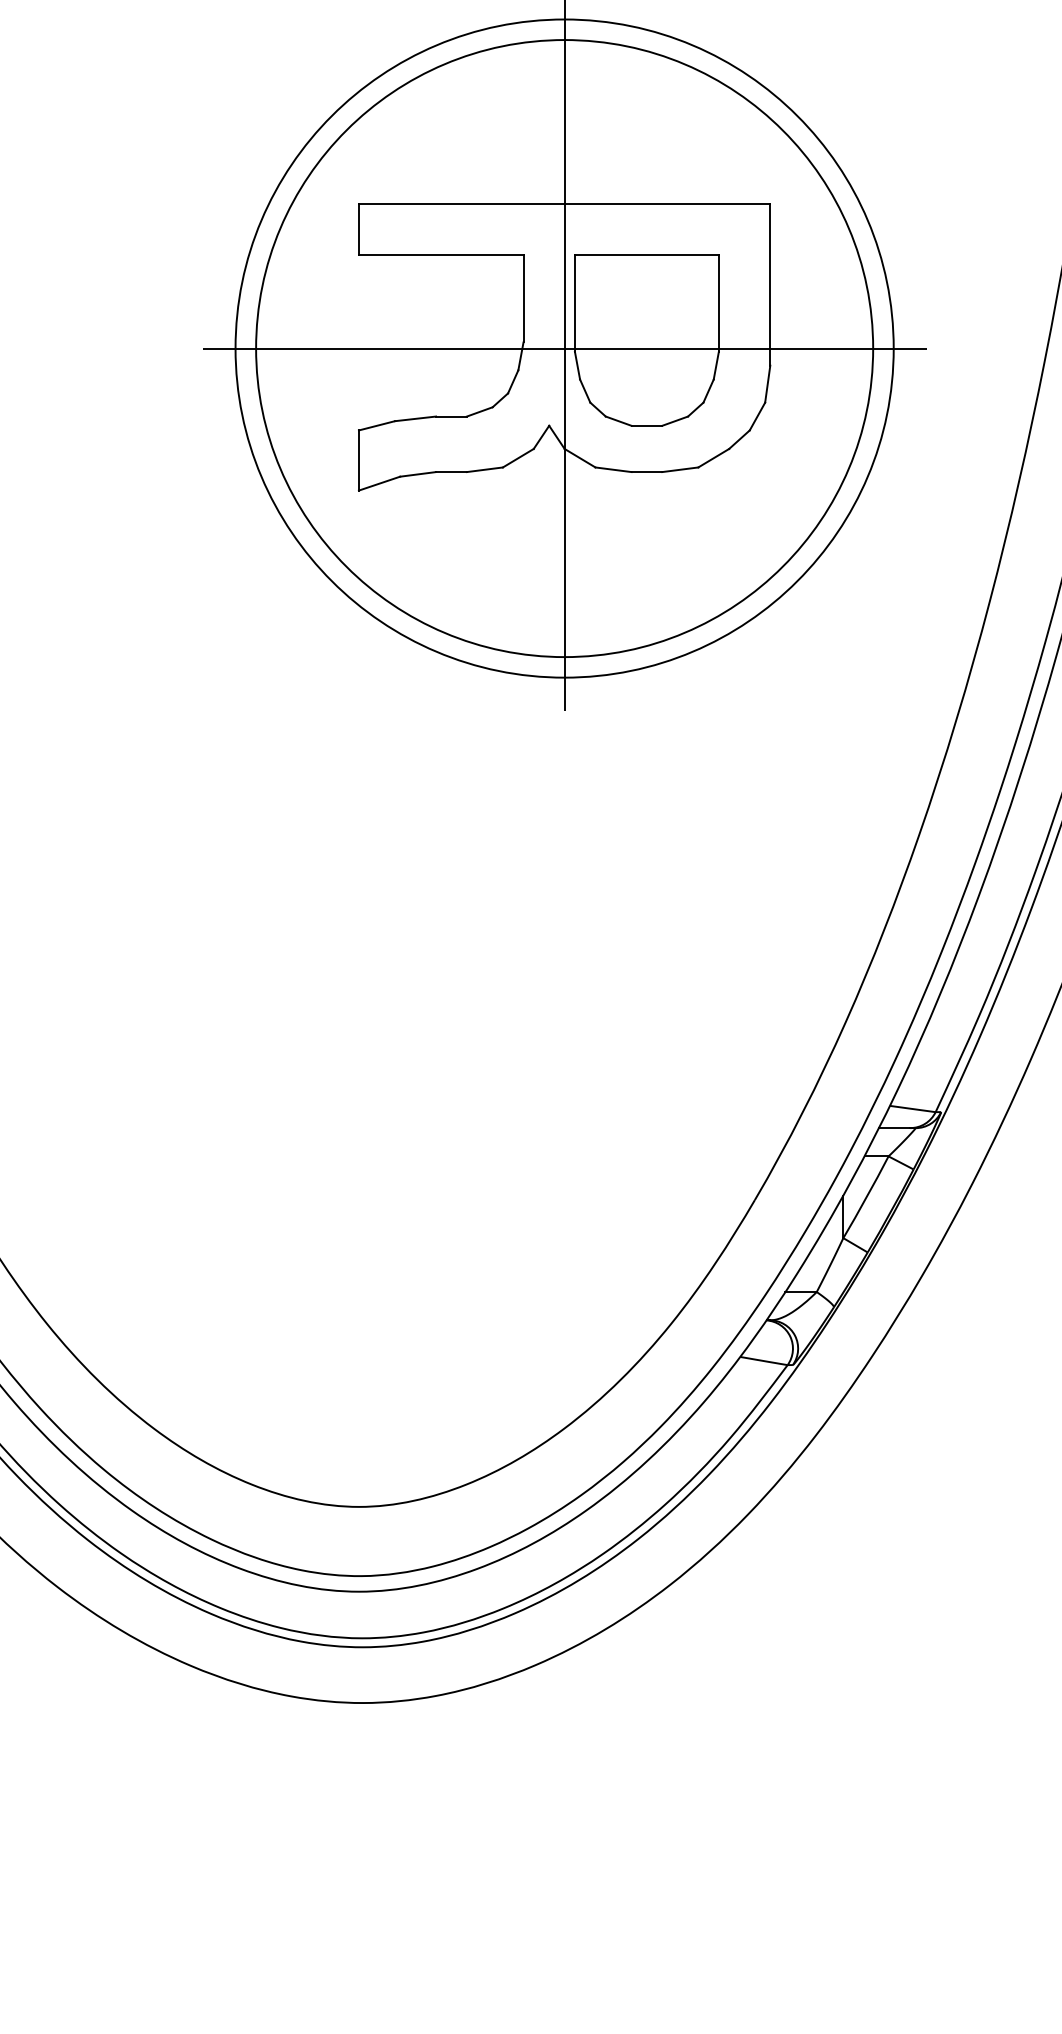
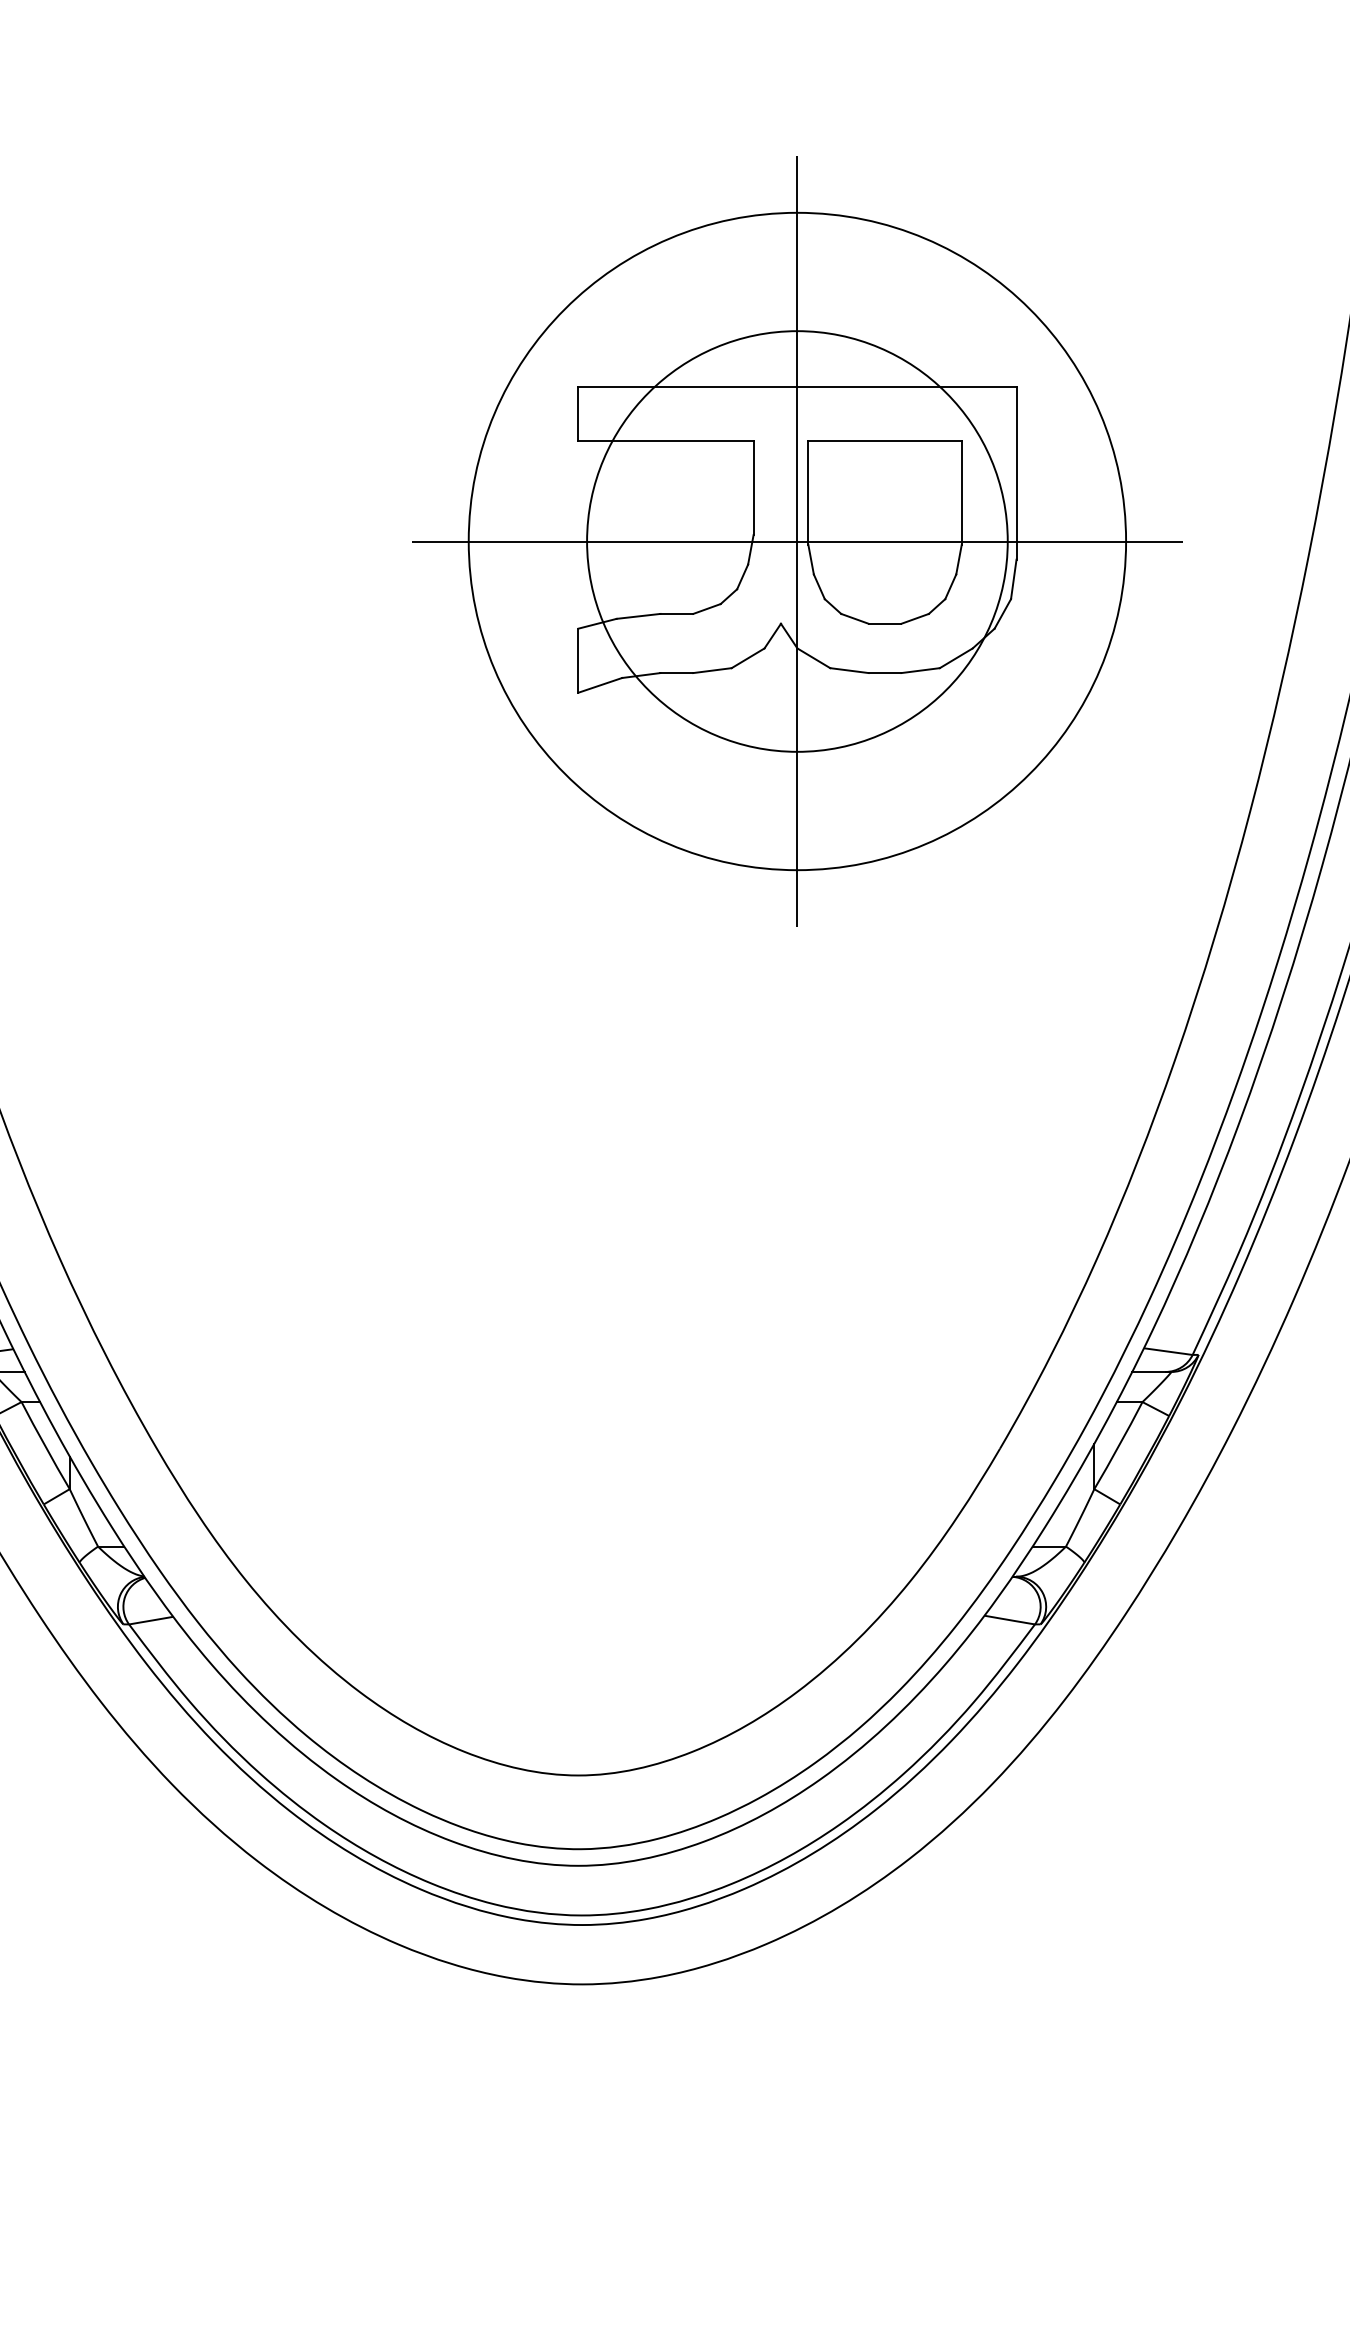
circle: (563, 348) -> (796, 541), size x0.6

